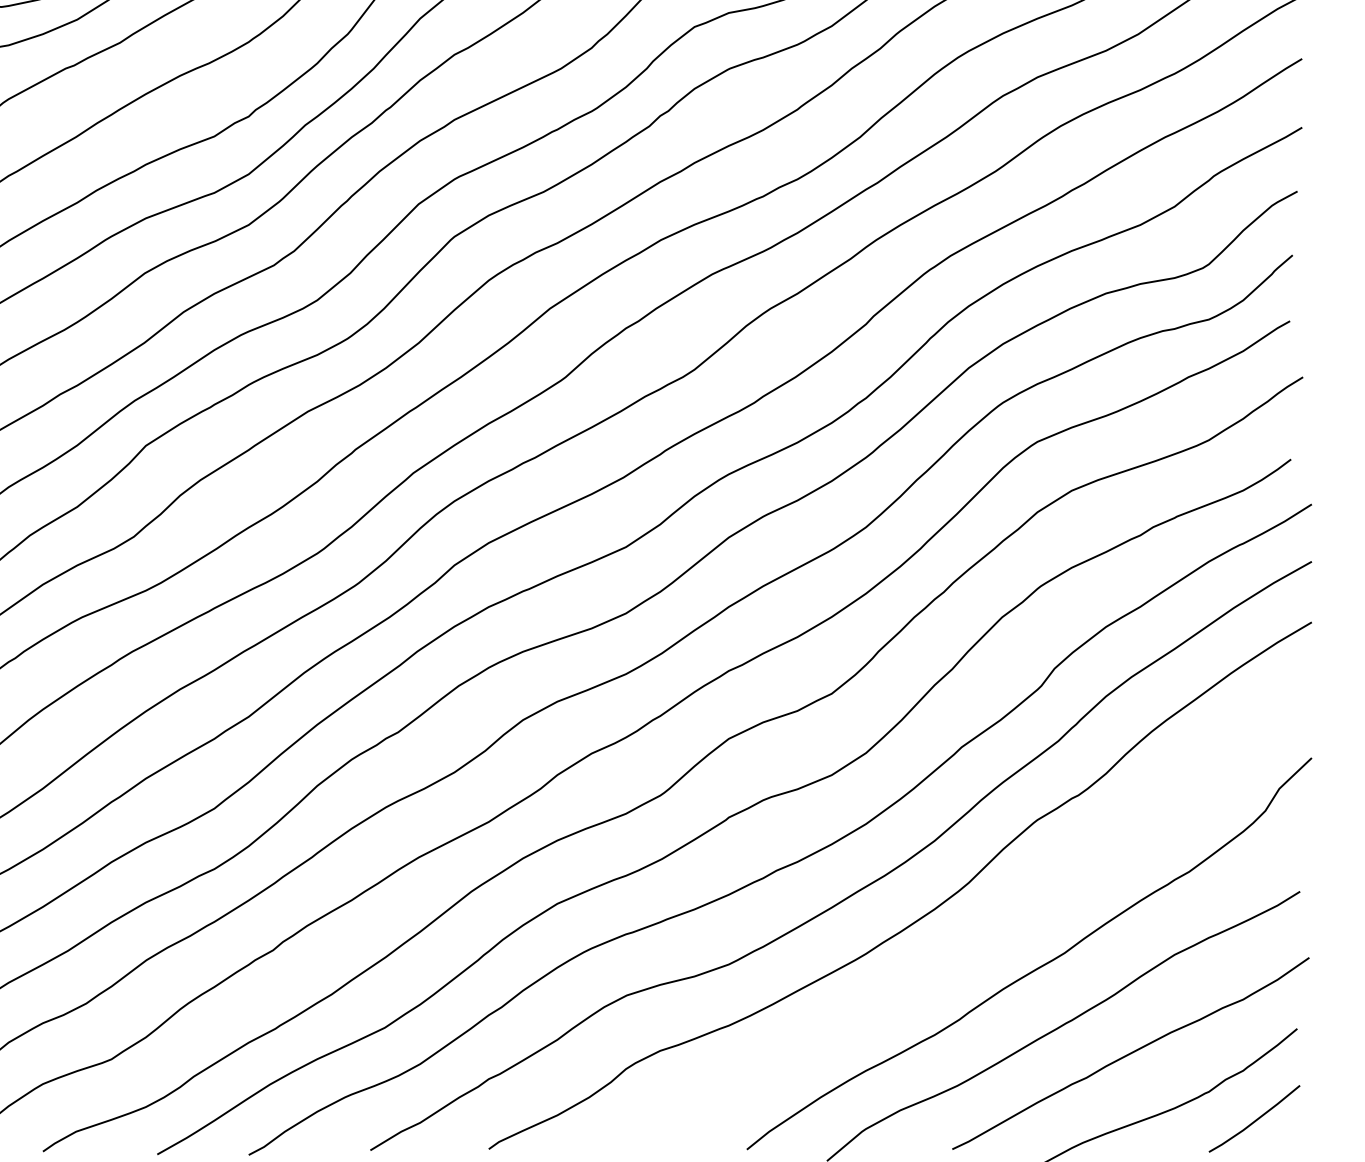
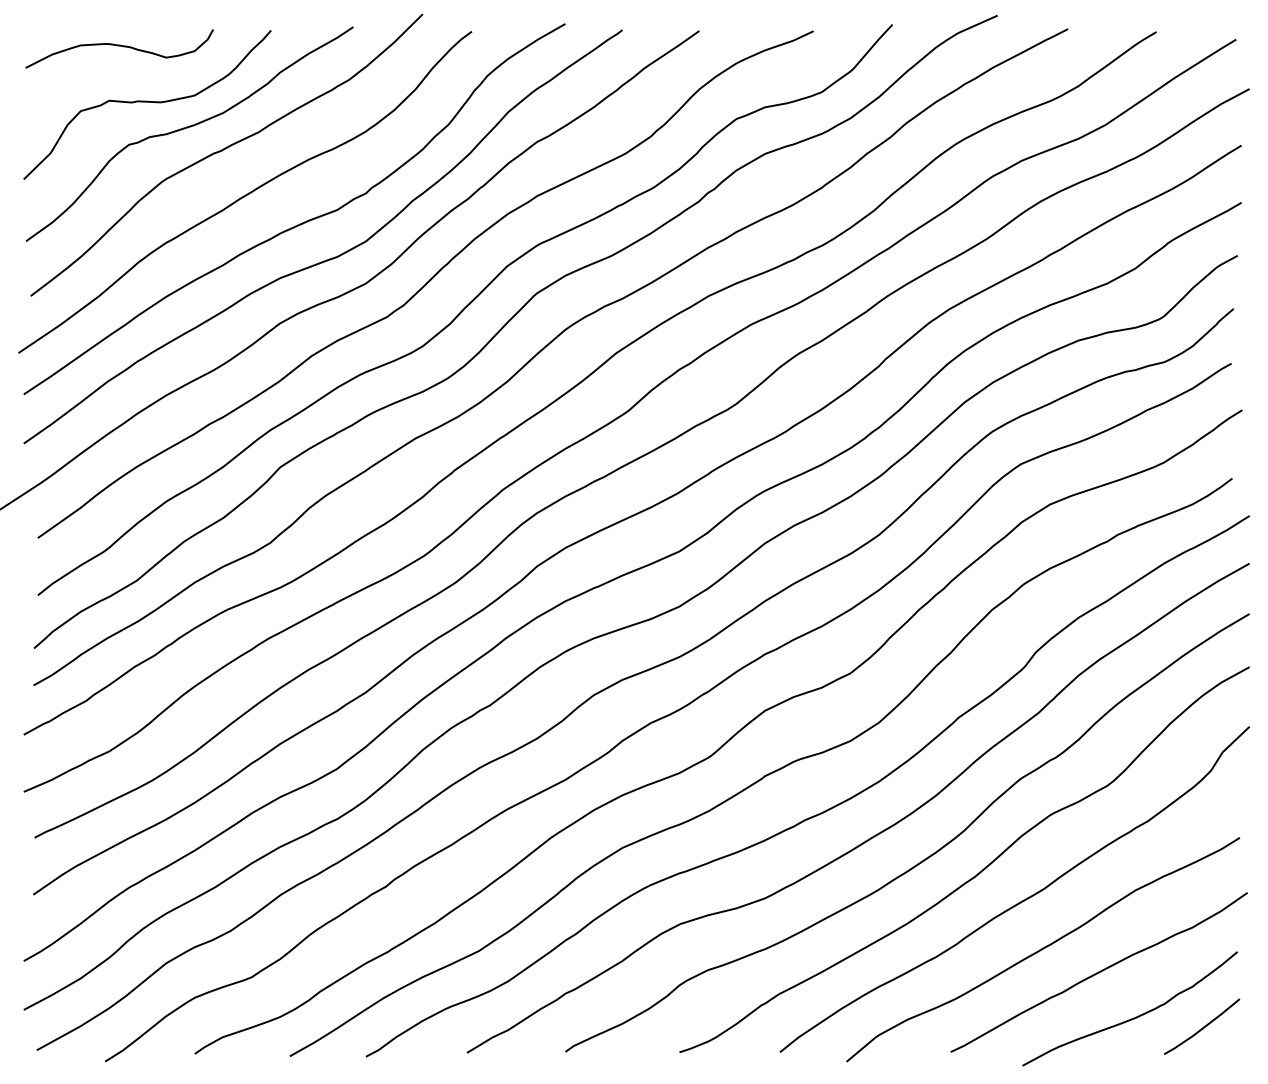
curve: (985, 933) -> (978, 872), added

